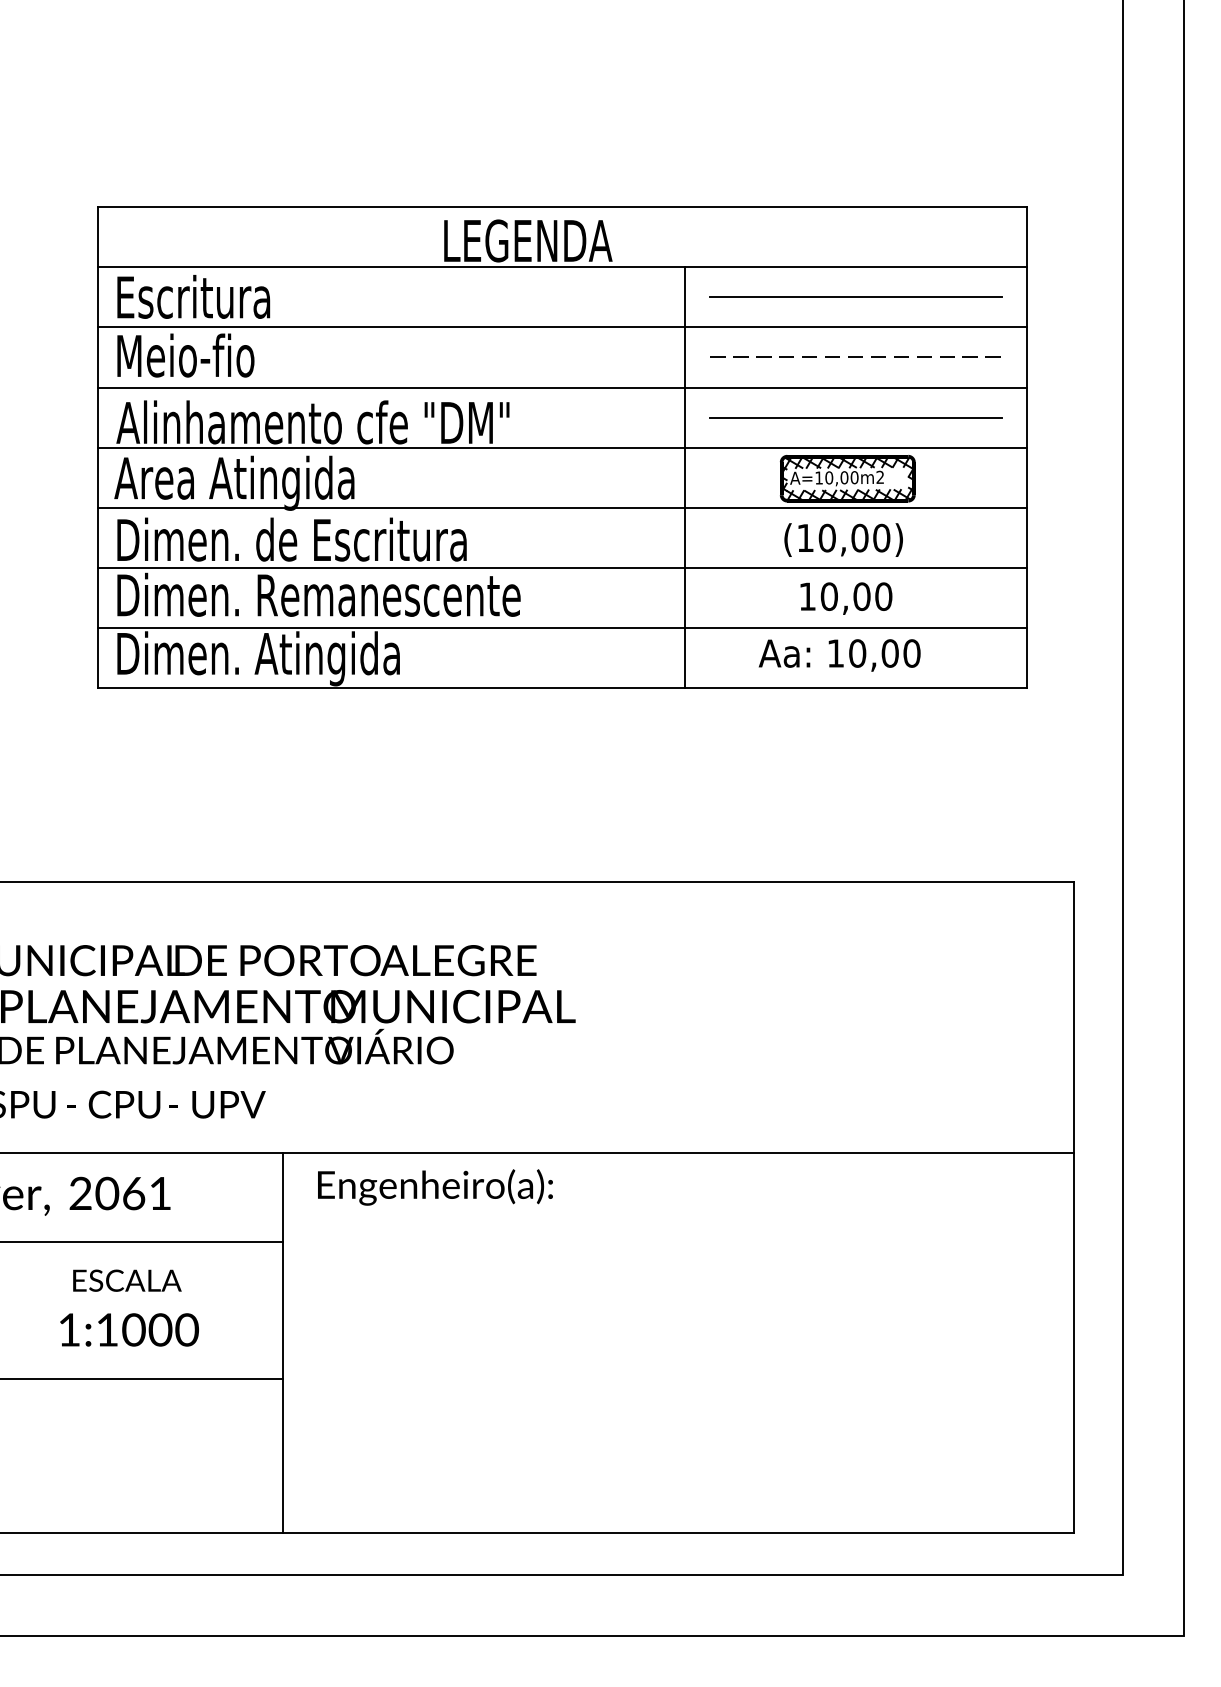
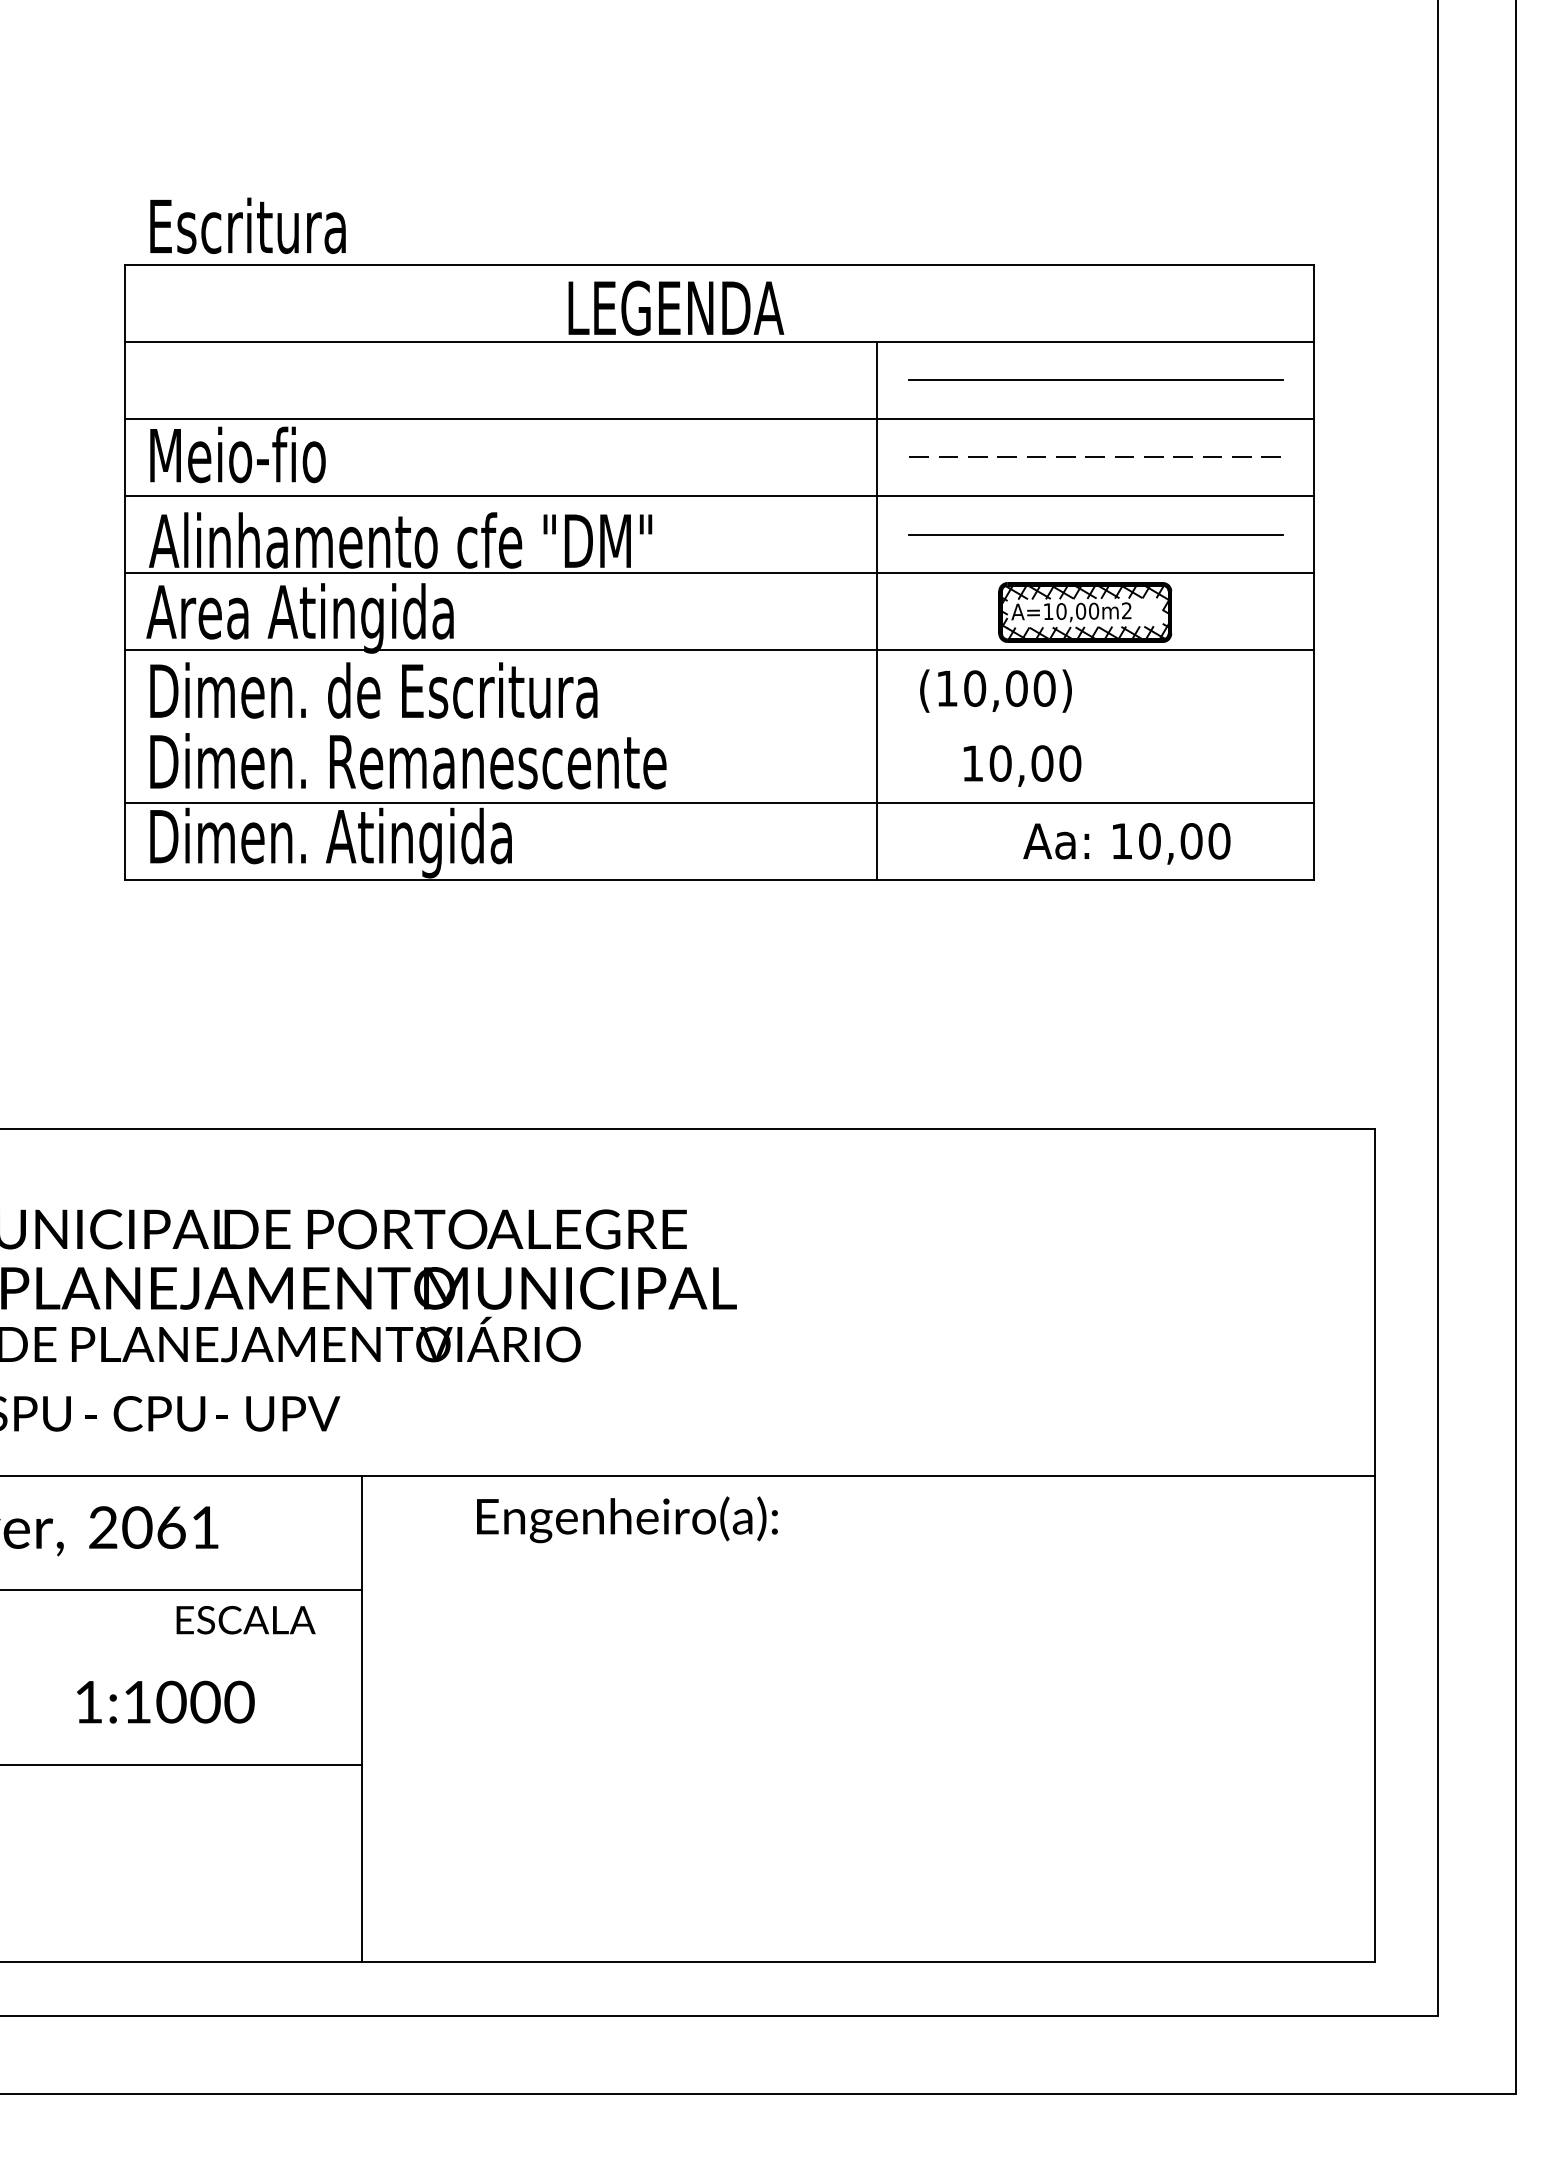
text: (193, 296) -> (247, 225), moved
text: (843, 539) -> (995, 690), moved
line: (562, 567) -> (719, 726), removed
text: (846, 598) -> (1022, 765), moved
text: (839, 655) -> (1126, 843), moved
text: (435, 1187) -> (627, 1519), moved
text: (126, 1280) -> (245, 1620), moved

